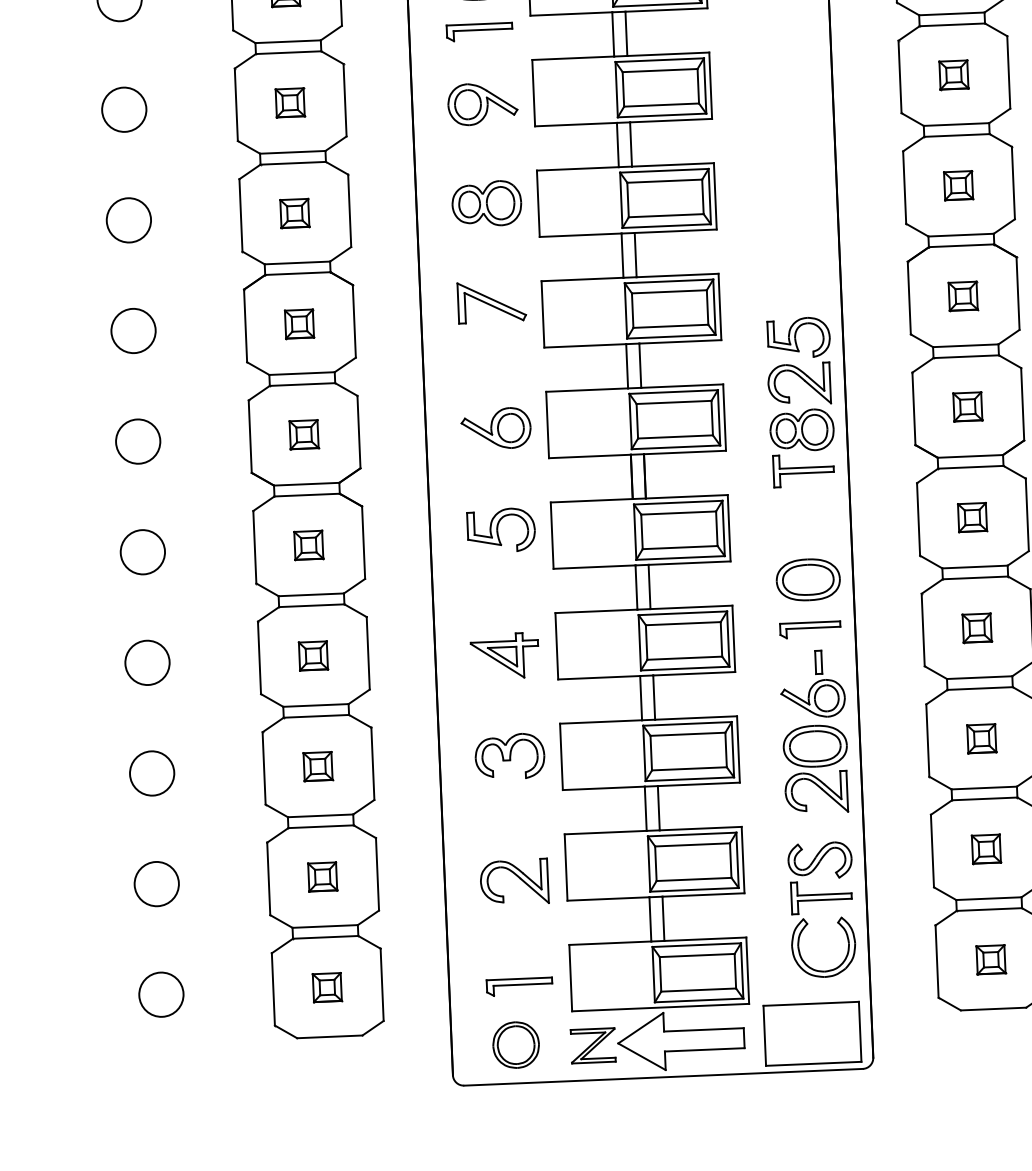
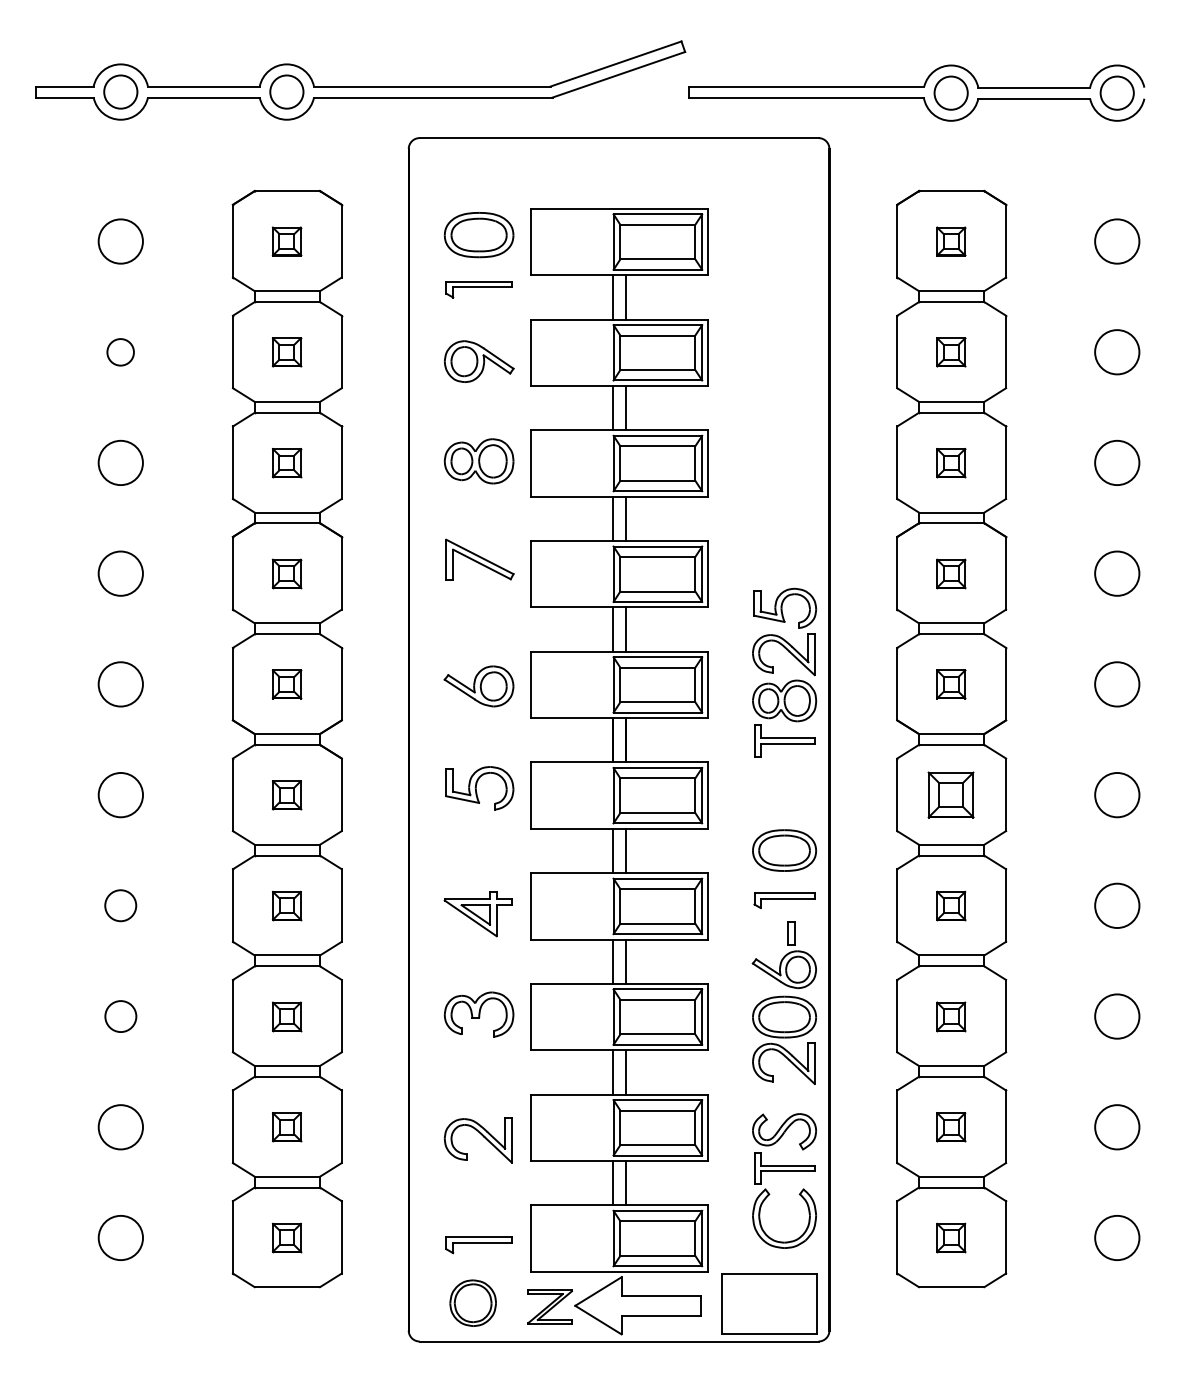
circle: (123, 110) -> (120, 352), size x0.6
part: (972, 517) -> (951, 795), size x1.6
circle: (147, 662) -> (120, 905), size x0.7
circle: (151, 773) -> (120, 1016), size x0.7

